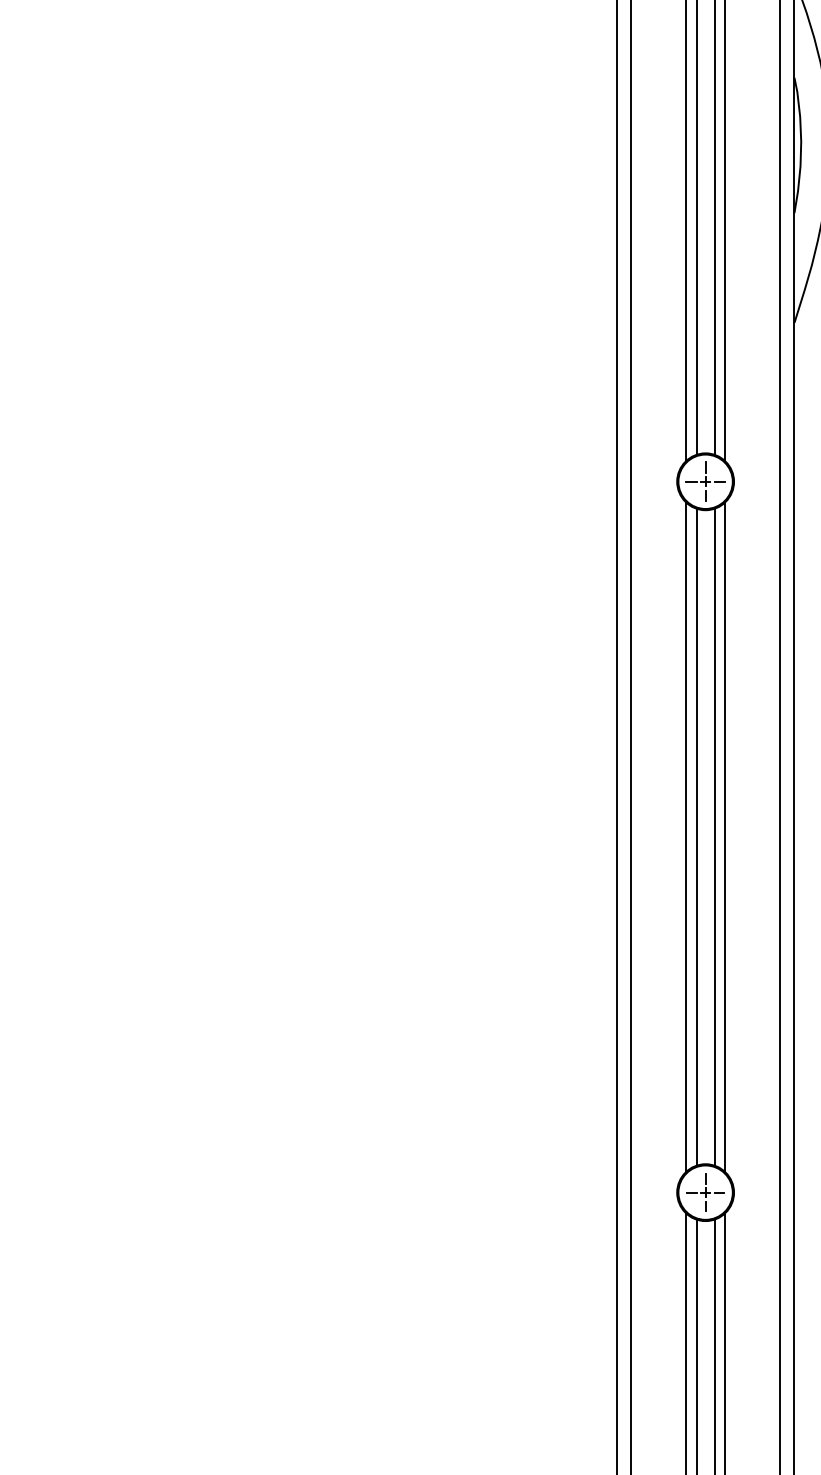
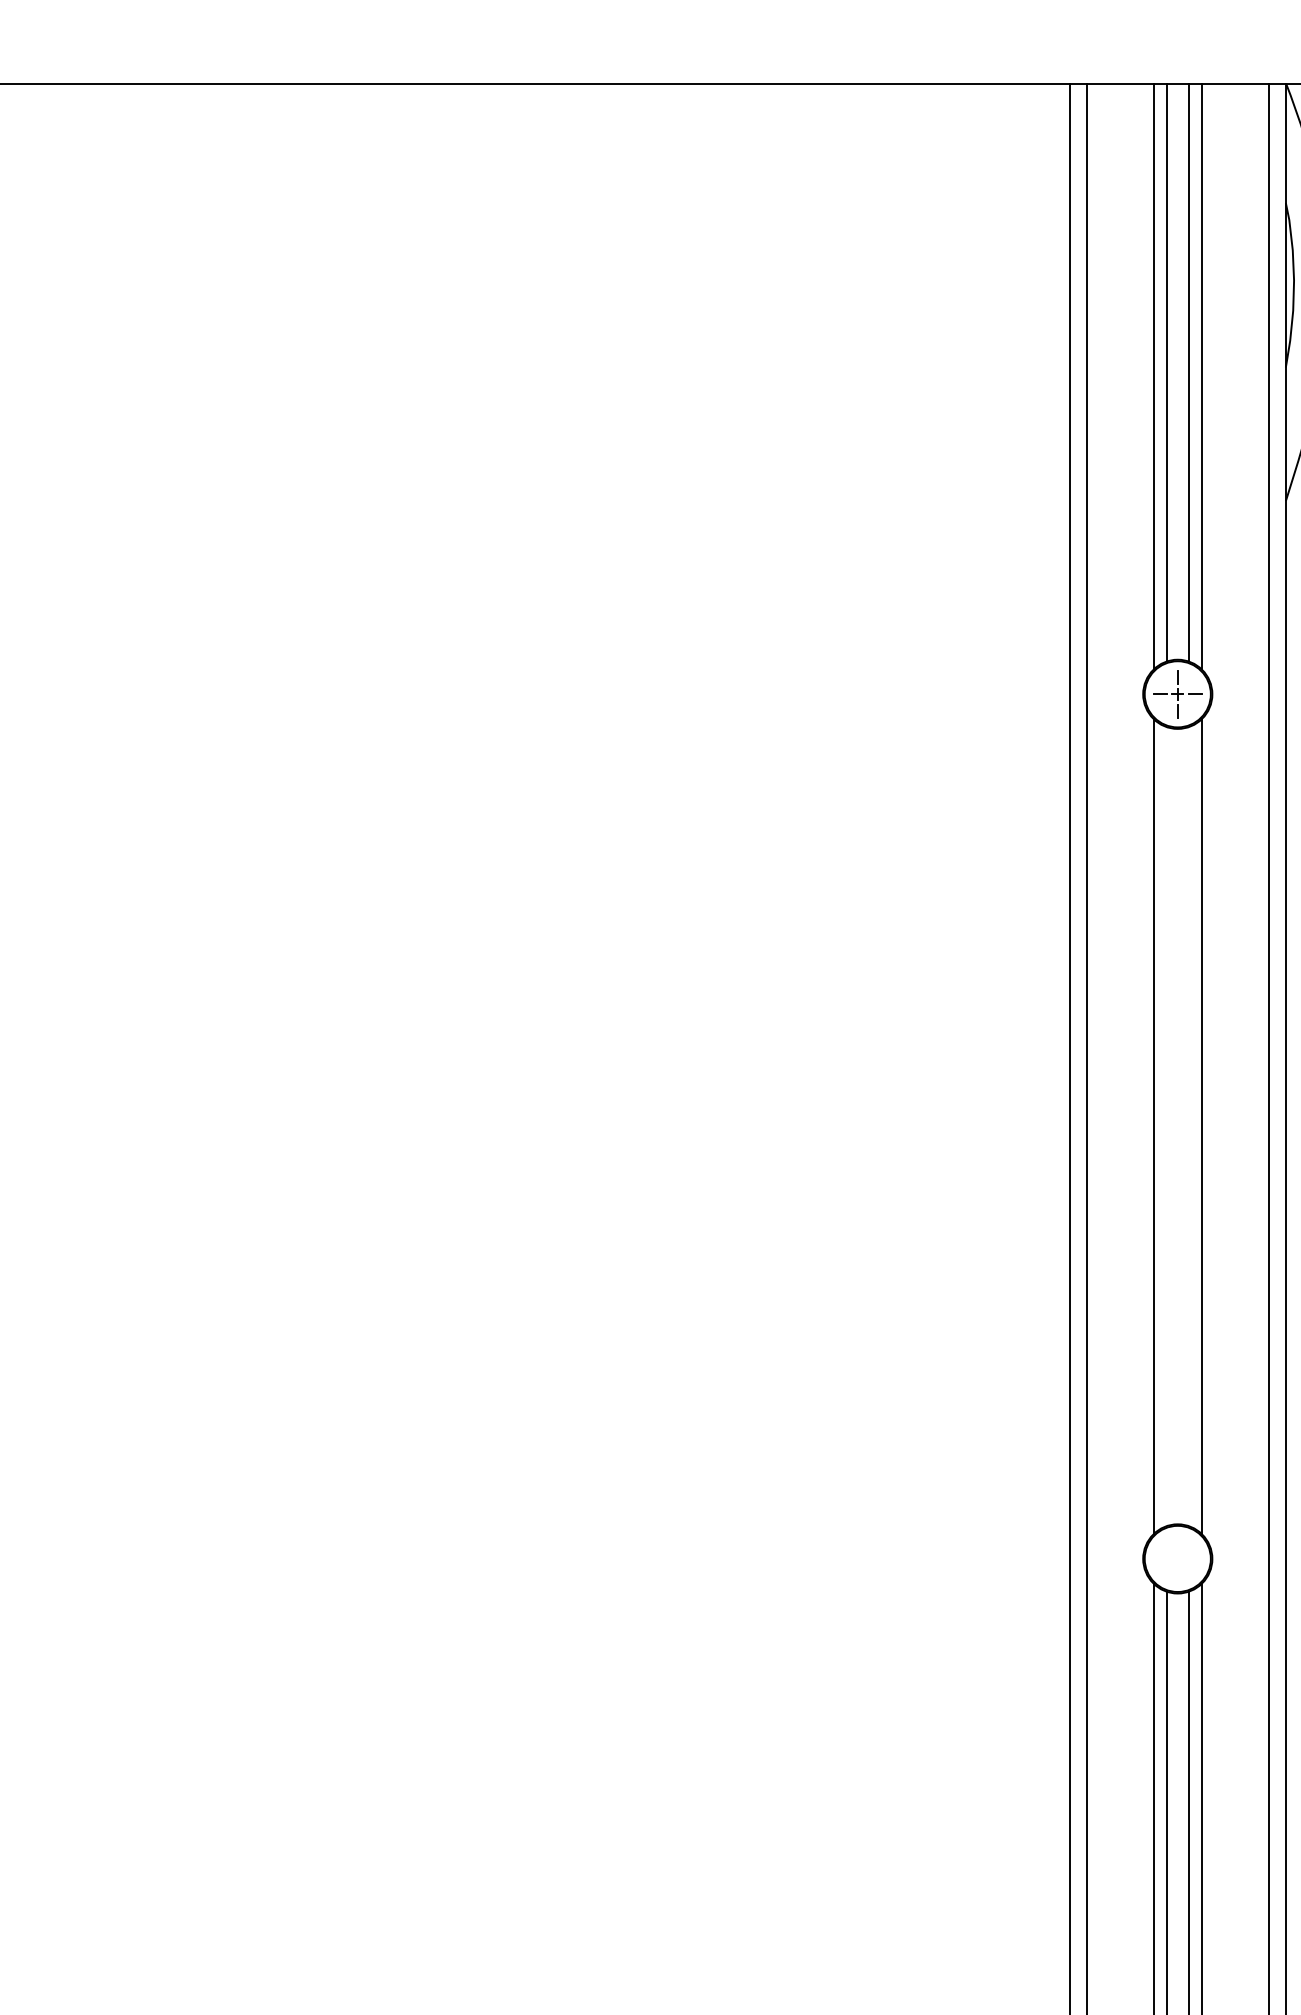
line: (696, 837) -> (1166, 1126), removed
line: (714, 837) -> (1188, 1126), removed
part: (705, 1192) -> (1177, 1558), removed

